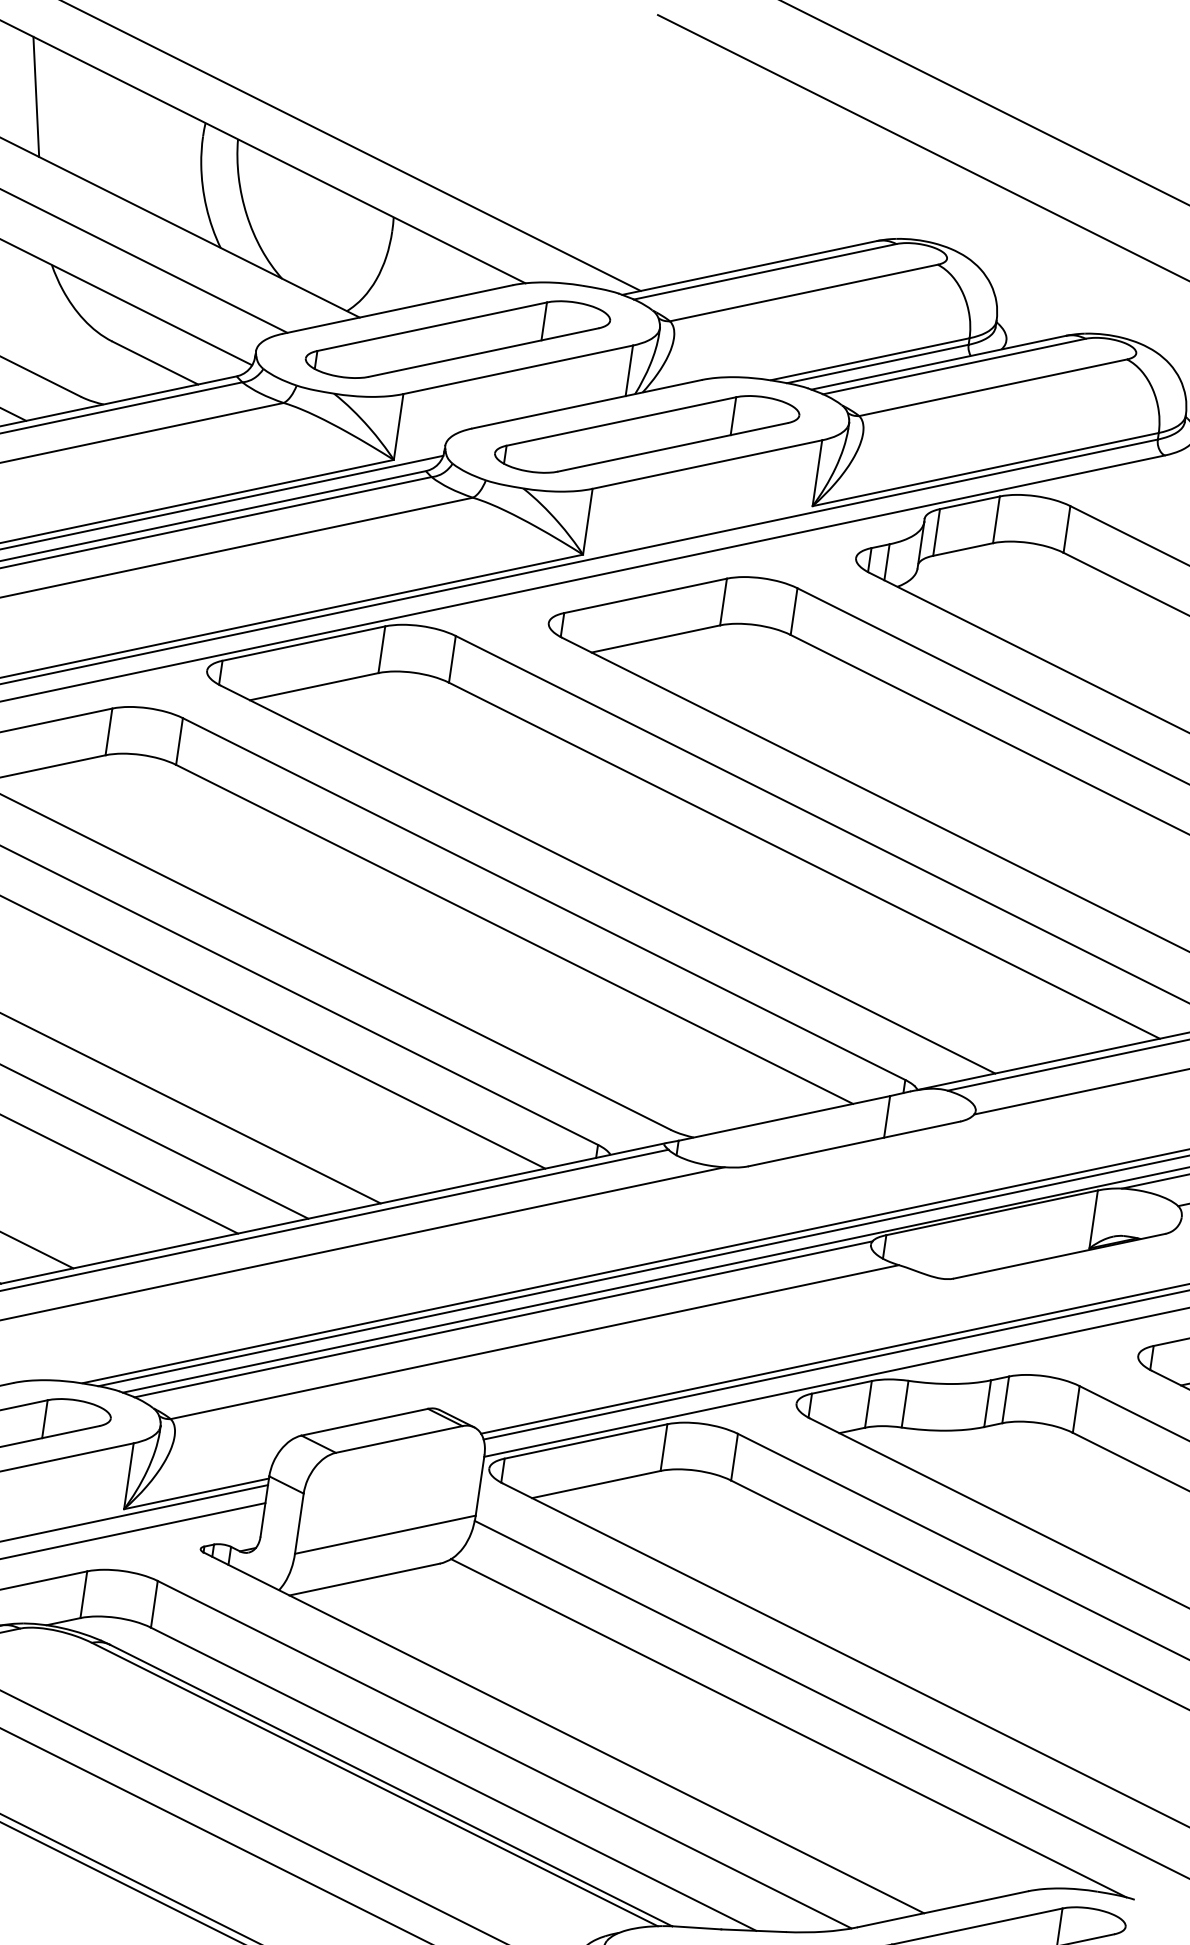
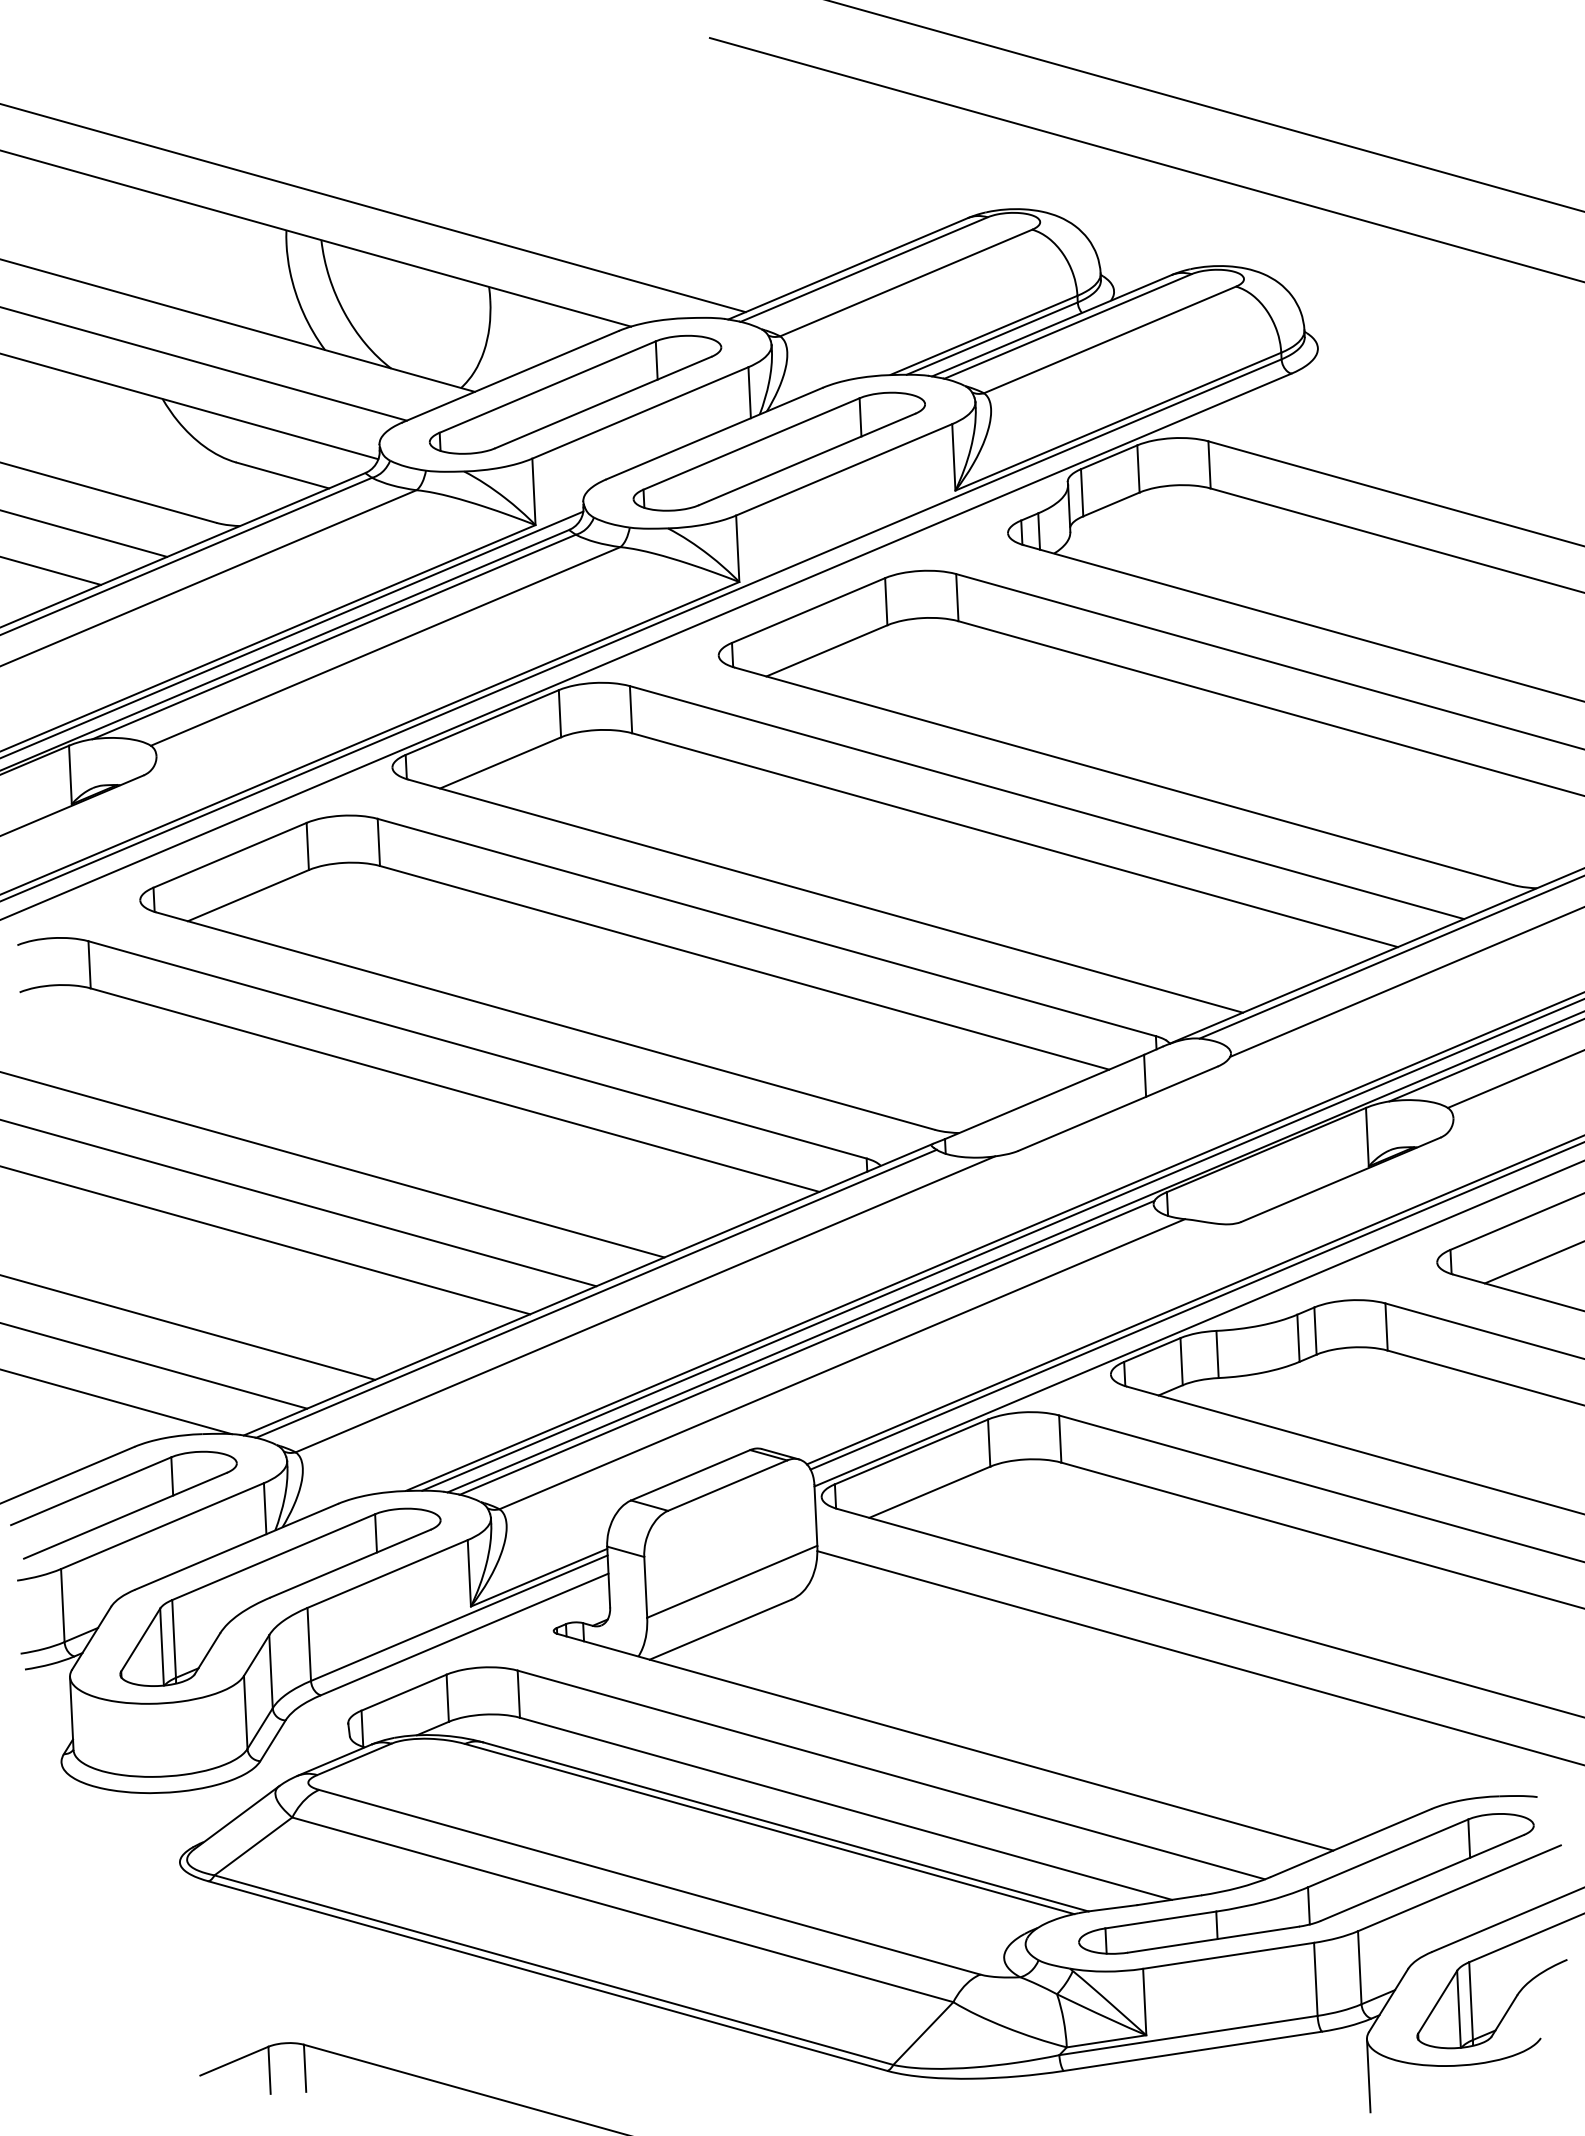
line: (36, 96) -> (115, 236), removed
line: (788, 1727) -> (1164, 1694), removed

